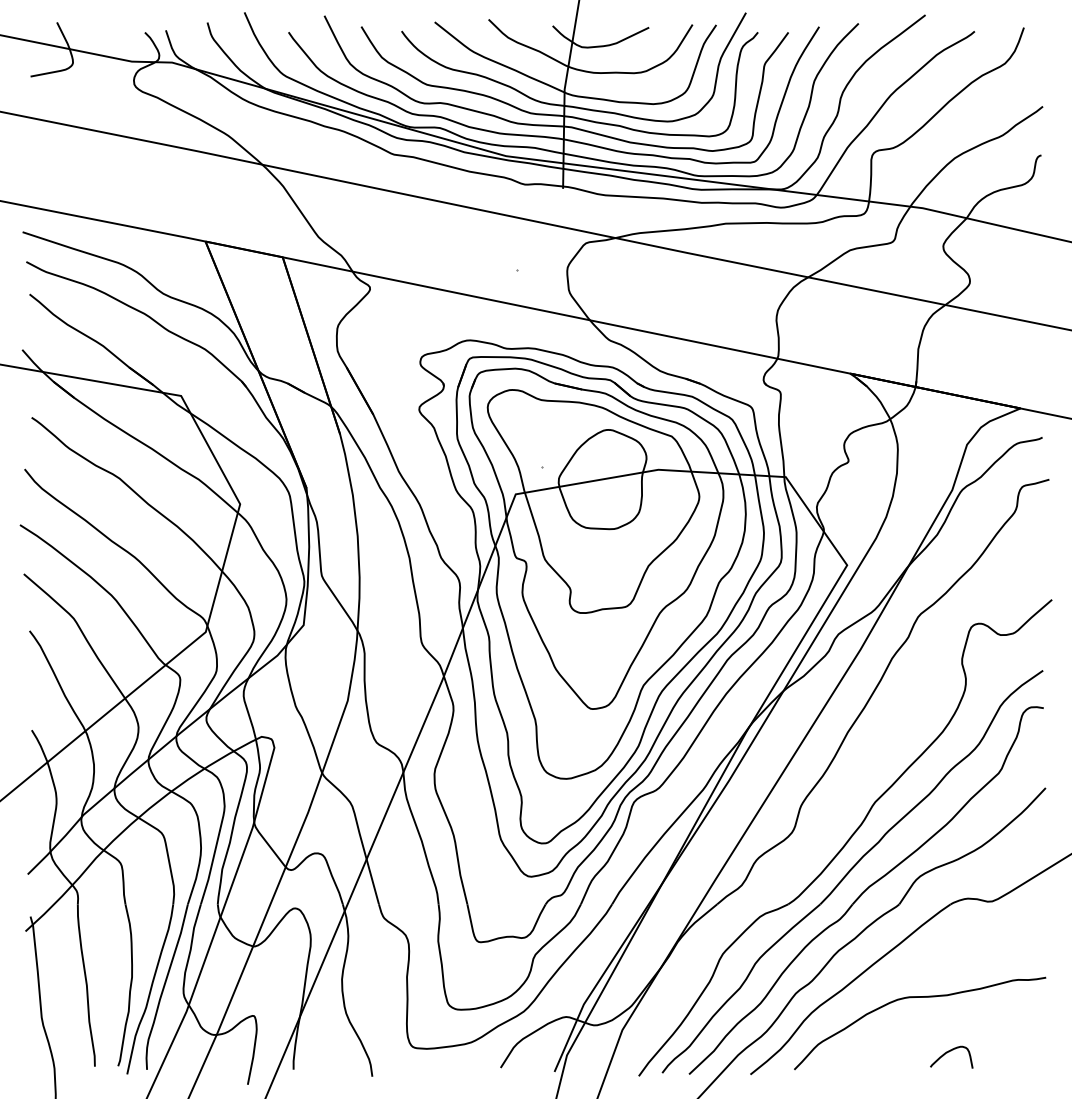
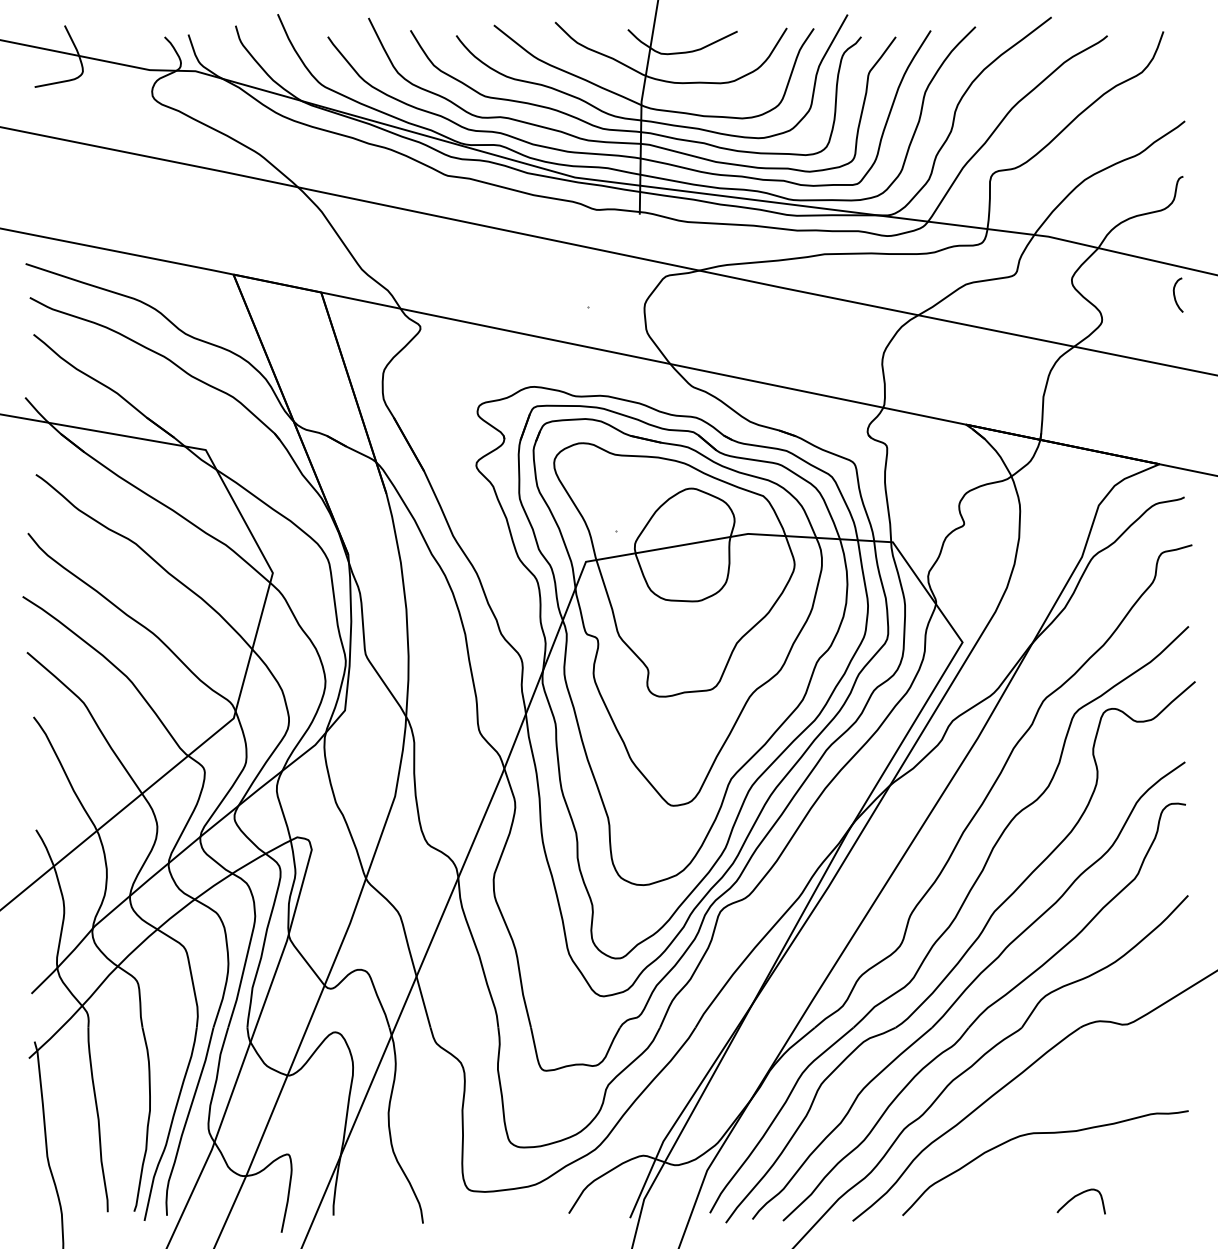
curve: (1034, 259) -> (1175, 294), added
part: (835, 808) -> (949, 918), added

